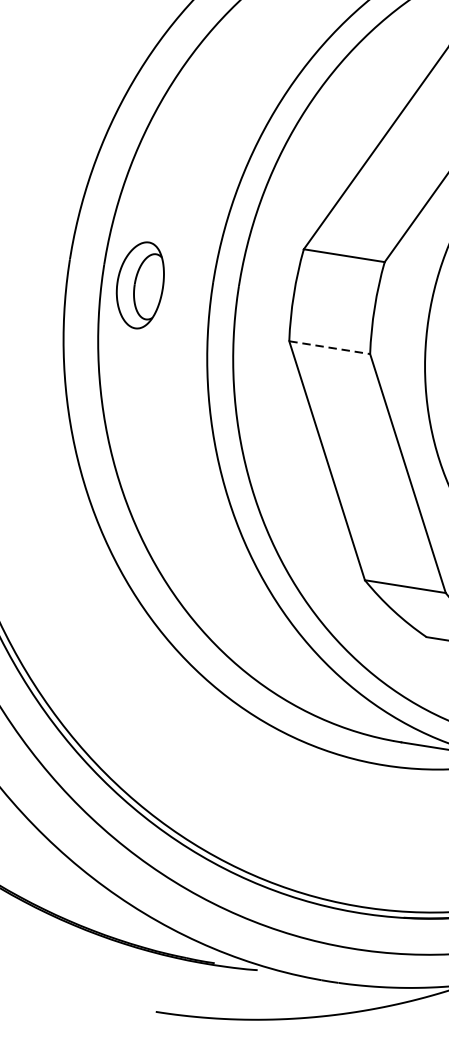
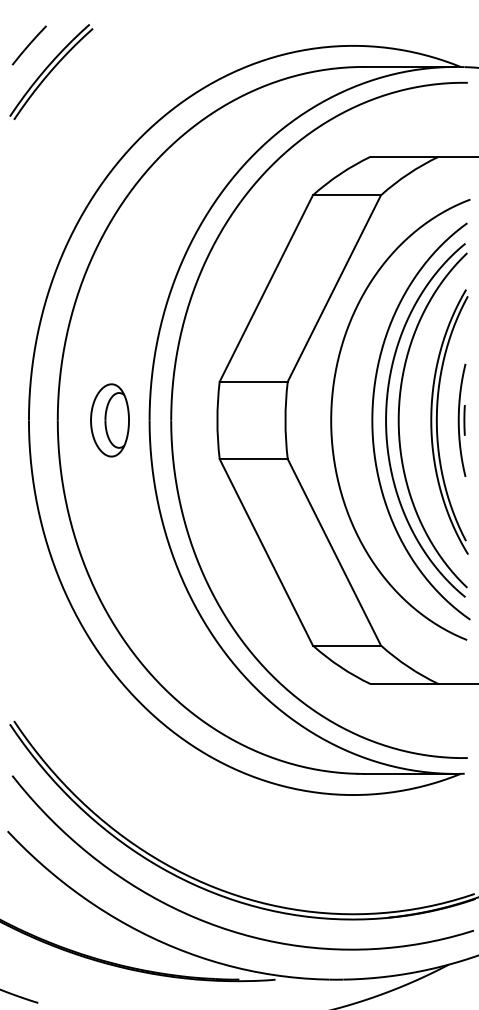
part: (139, 285) -> (109, 420), moved
line: (330, 348) -> (254, 459), dashed -> solid

